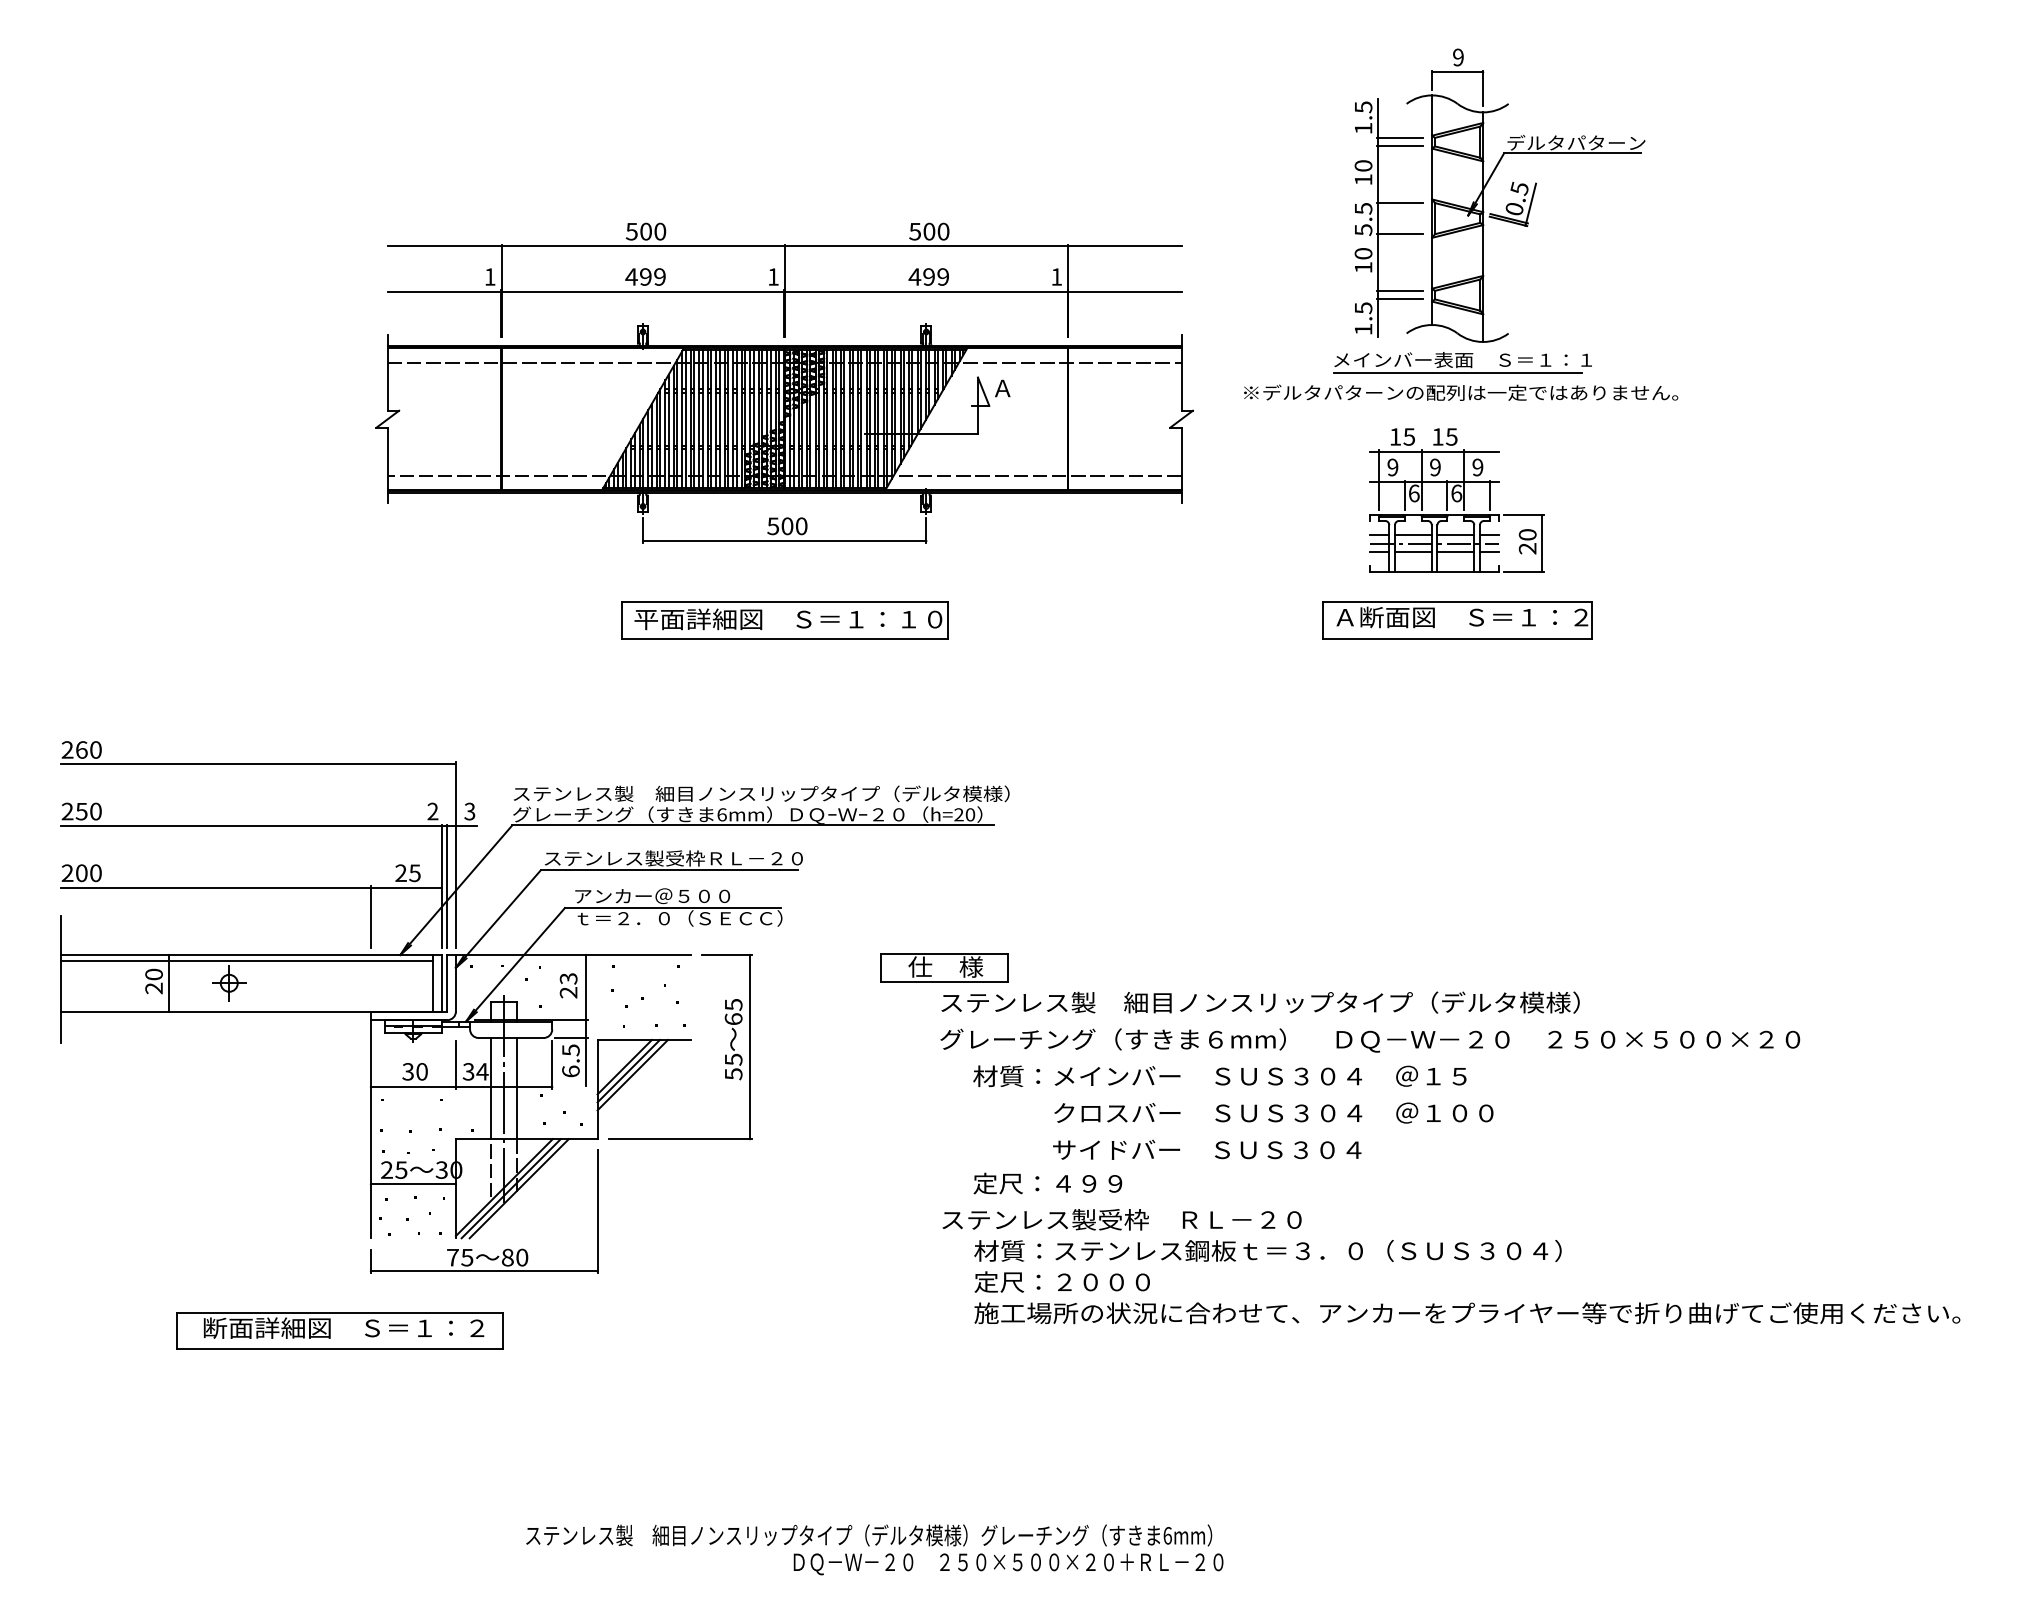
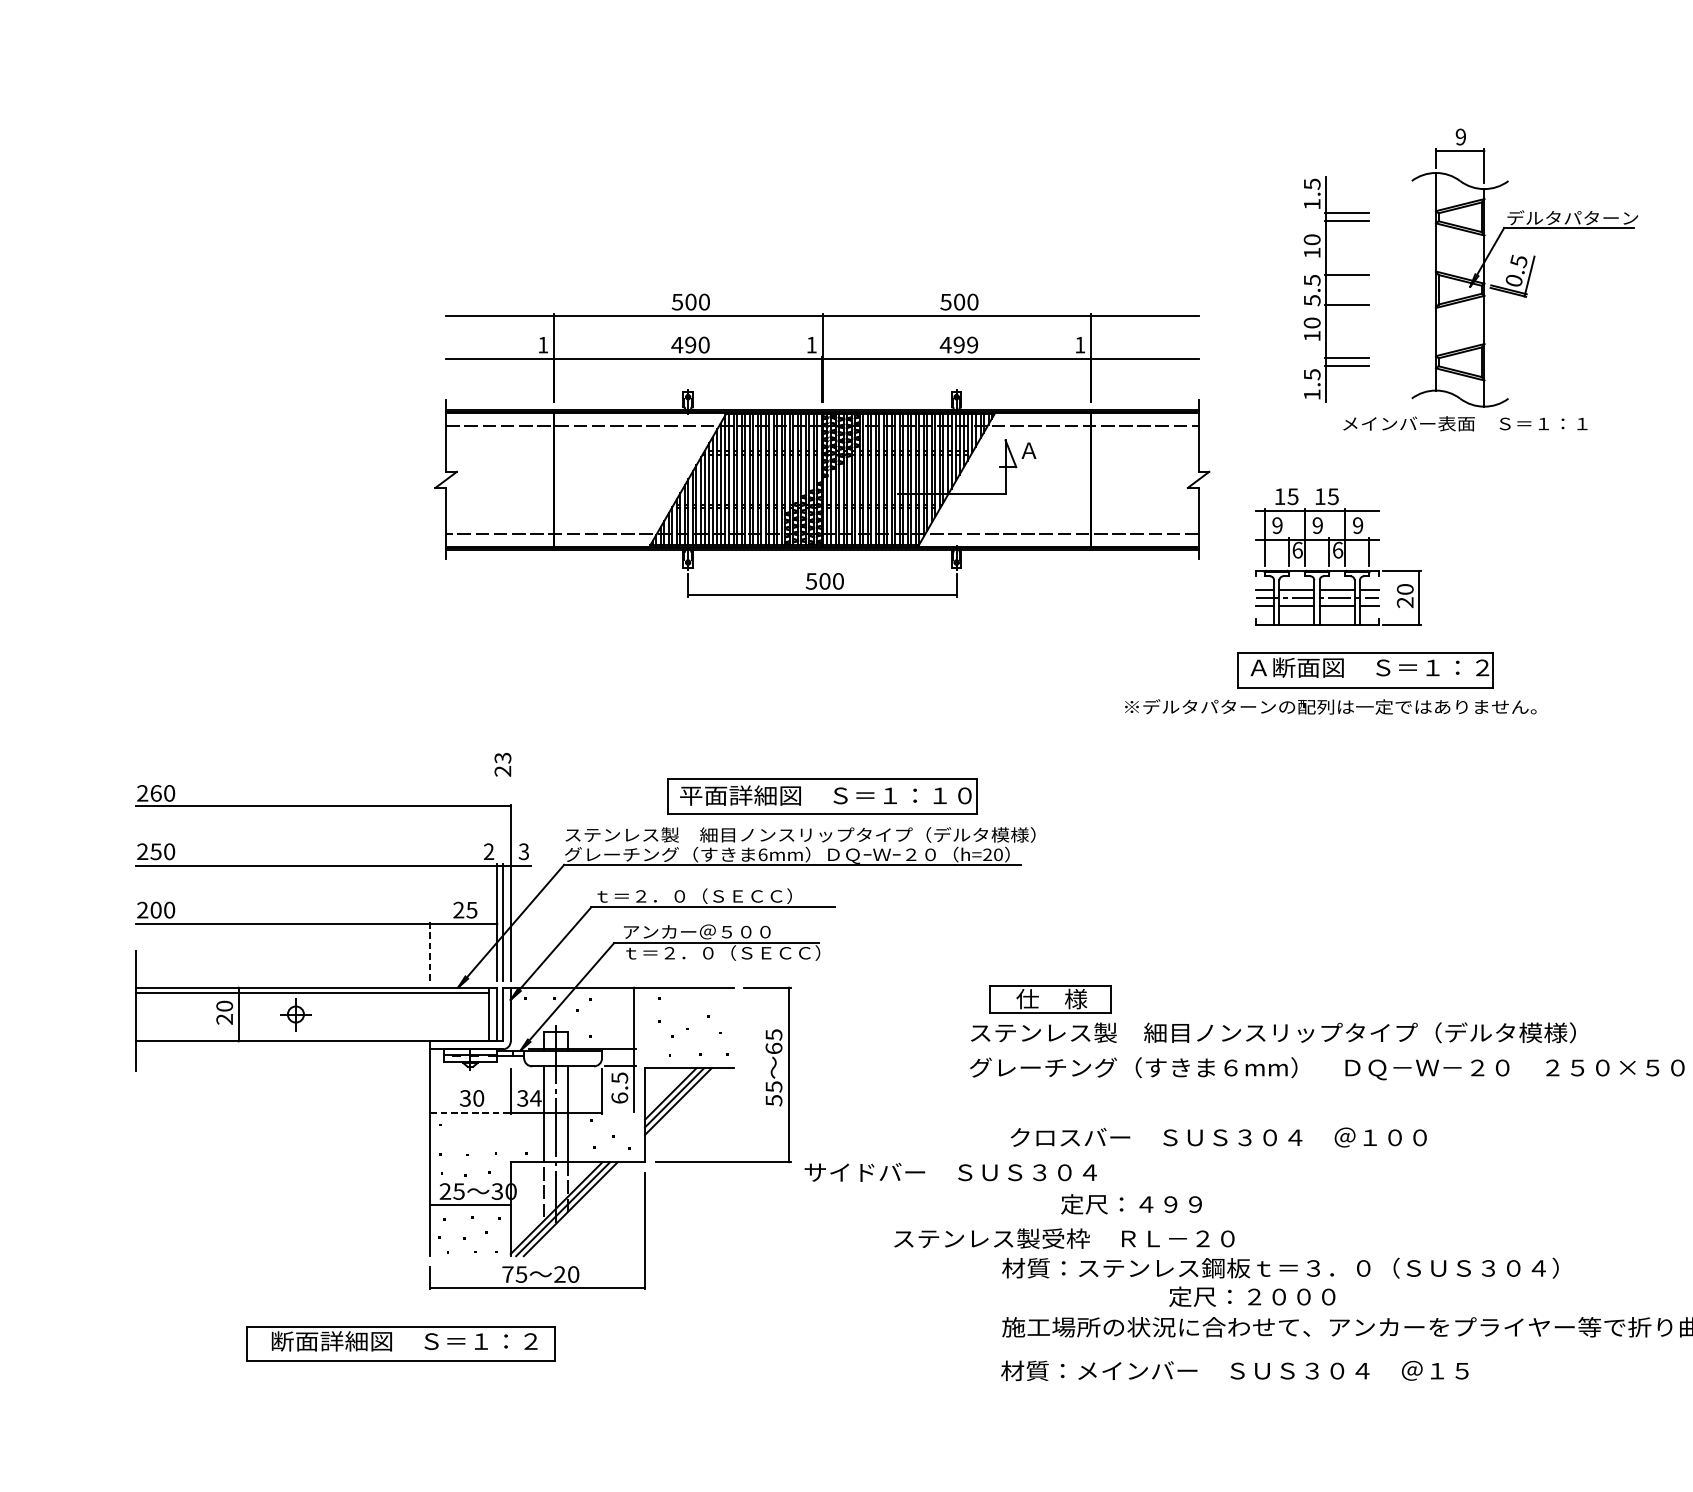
part: (1378, 217) -> (1326, 288), moved
text: (659, 276) -> (703, 344), 499 -> 490
line: (1457, 372) -> (1460, 435), removed
text: (1461, 392) -> (1331, 706), moved
part: (1456, 500) -> (1337, 556), moved
part: (784, 620) -> (822, 796), moved
part: (1457, 620) -> (1365, 670), moved
text: (673, 858) -> (716, 896), ステンレス製受枠ＲＬ－２０ -> ｔ＝２．０（ＳＥＣＣ）
line: (370, 916) -> (429, 951), solid -> dashed
part: (944, 967) -> (1050, 999), moved
text: (568, 985) -> (502, 764), moved
text: (1219, 1075) -> (1234, 1370), moved
line: (413, 1087) -> (470, 1113), solid -> dashed
text: (1273, 1112) -> (1218, 1136), moved
text: (1207, 1149) -> (951, 1172), moved
text: (1047, 1183) -> (1131, 1204), moved
text: (1121, 1219) -> (1063, 1238), moved
text: (507, 1257) -> (559, 1274), 80 -> 20
text: (1061, 1281) -> (1251, 1296), moved

